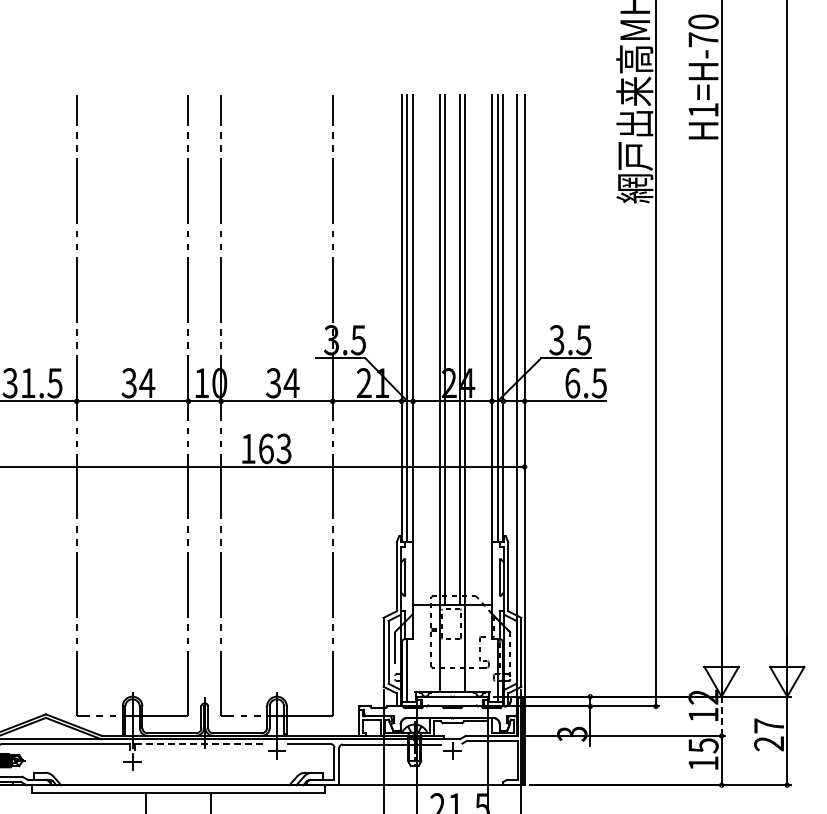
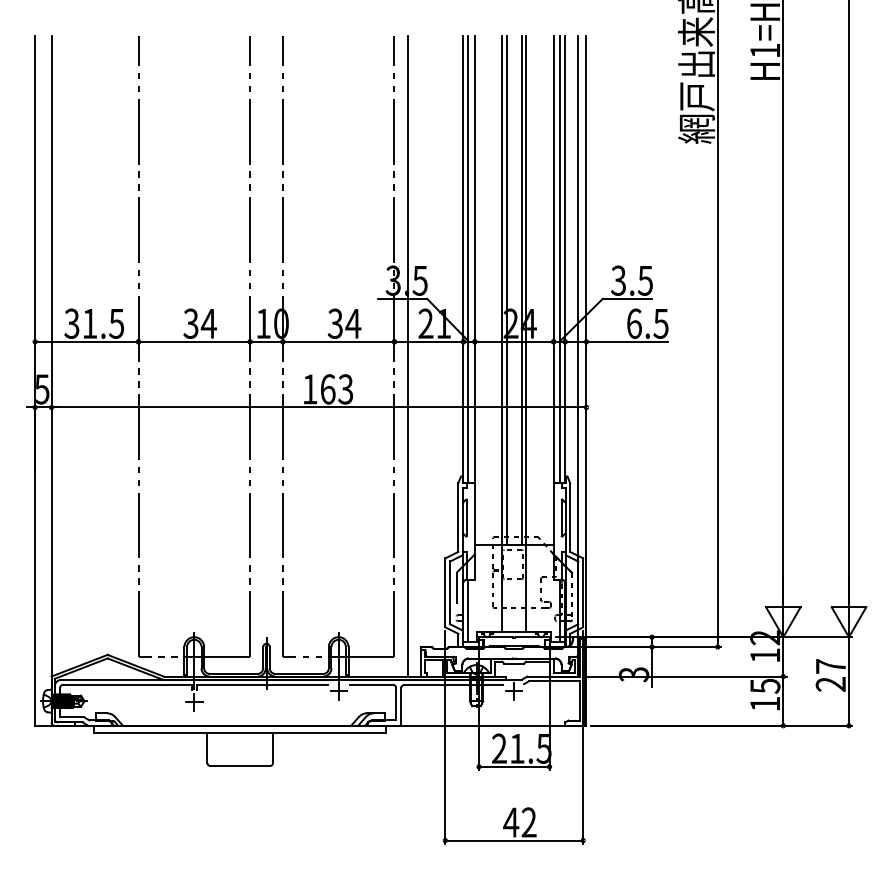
line: (345, 414) -> (407, 355), added
line: (721, 715) -> (783, 656), dashed -> solid
line: (200, 743) -> (262, 684), dashed -> solid

